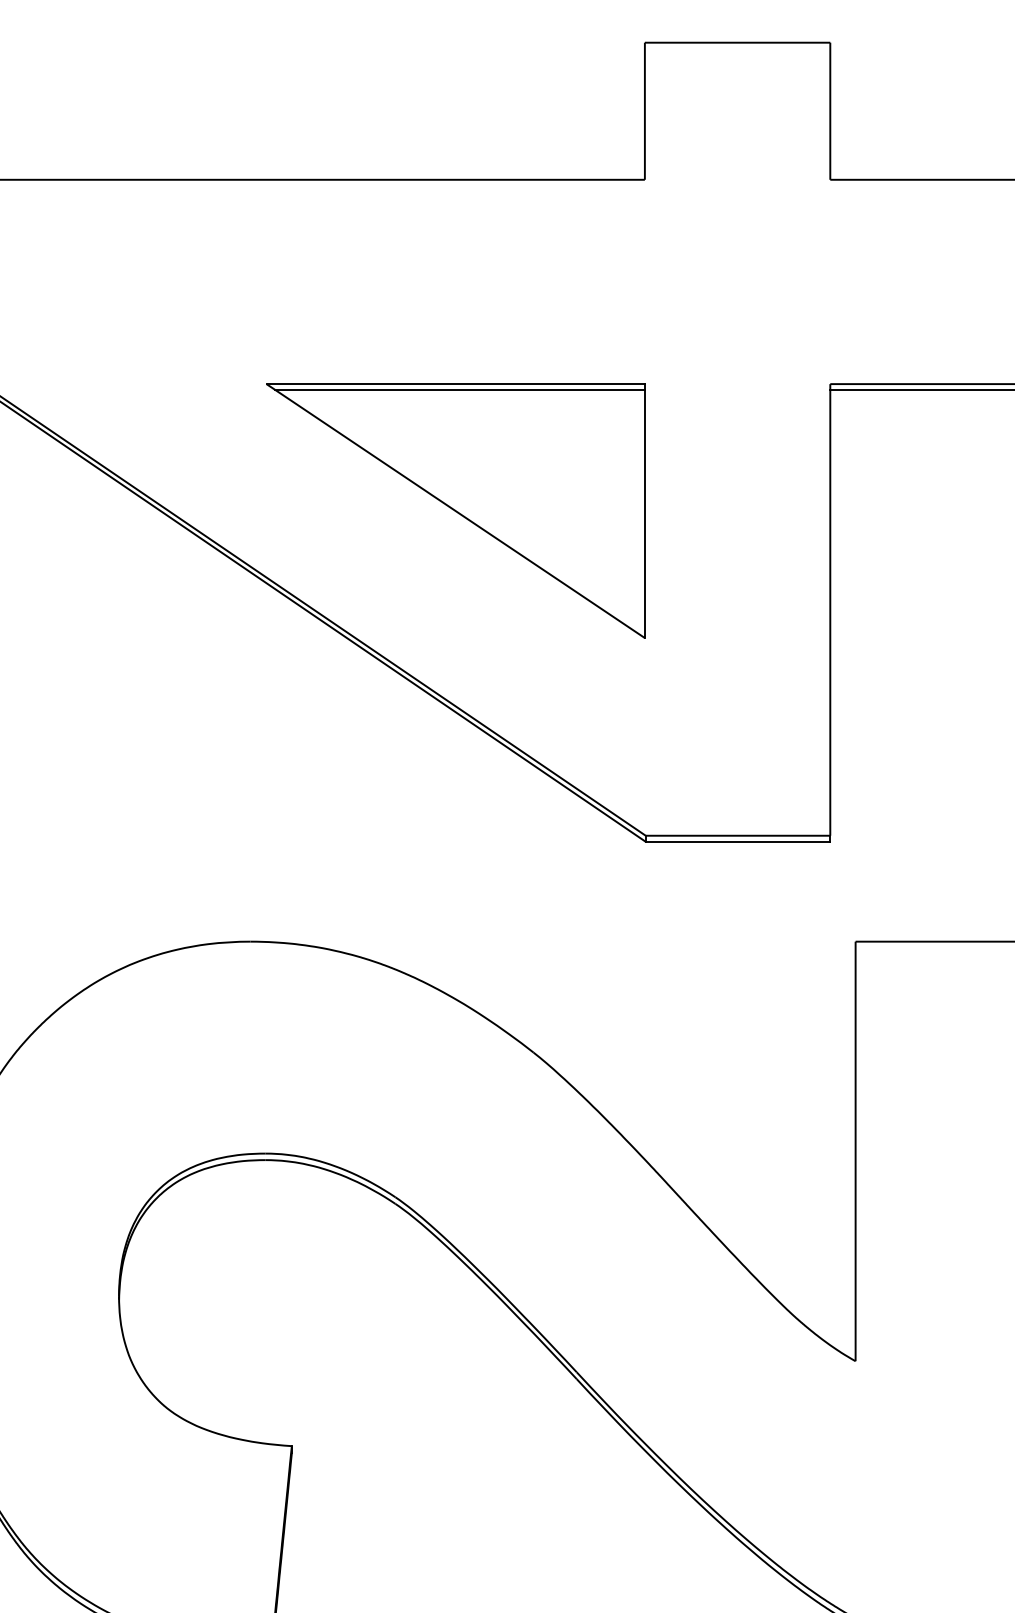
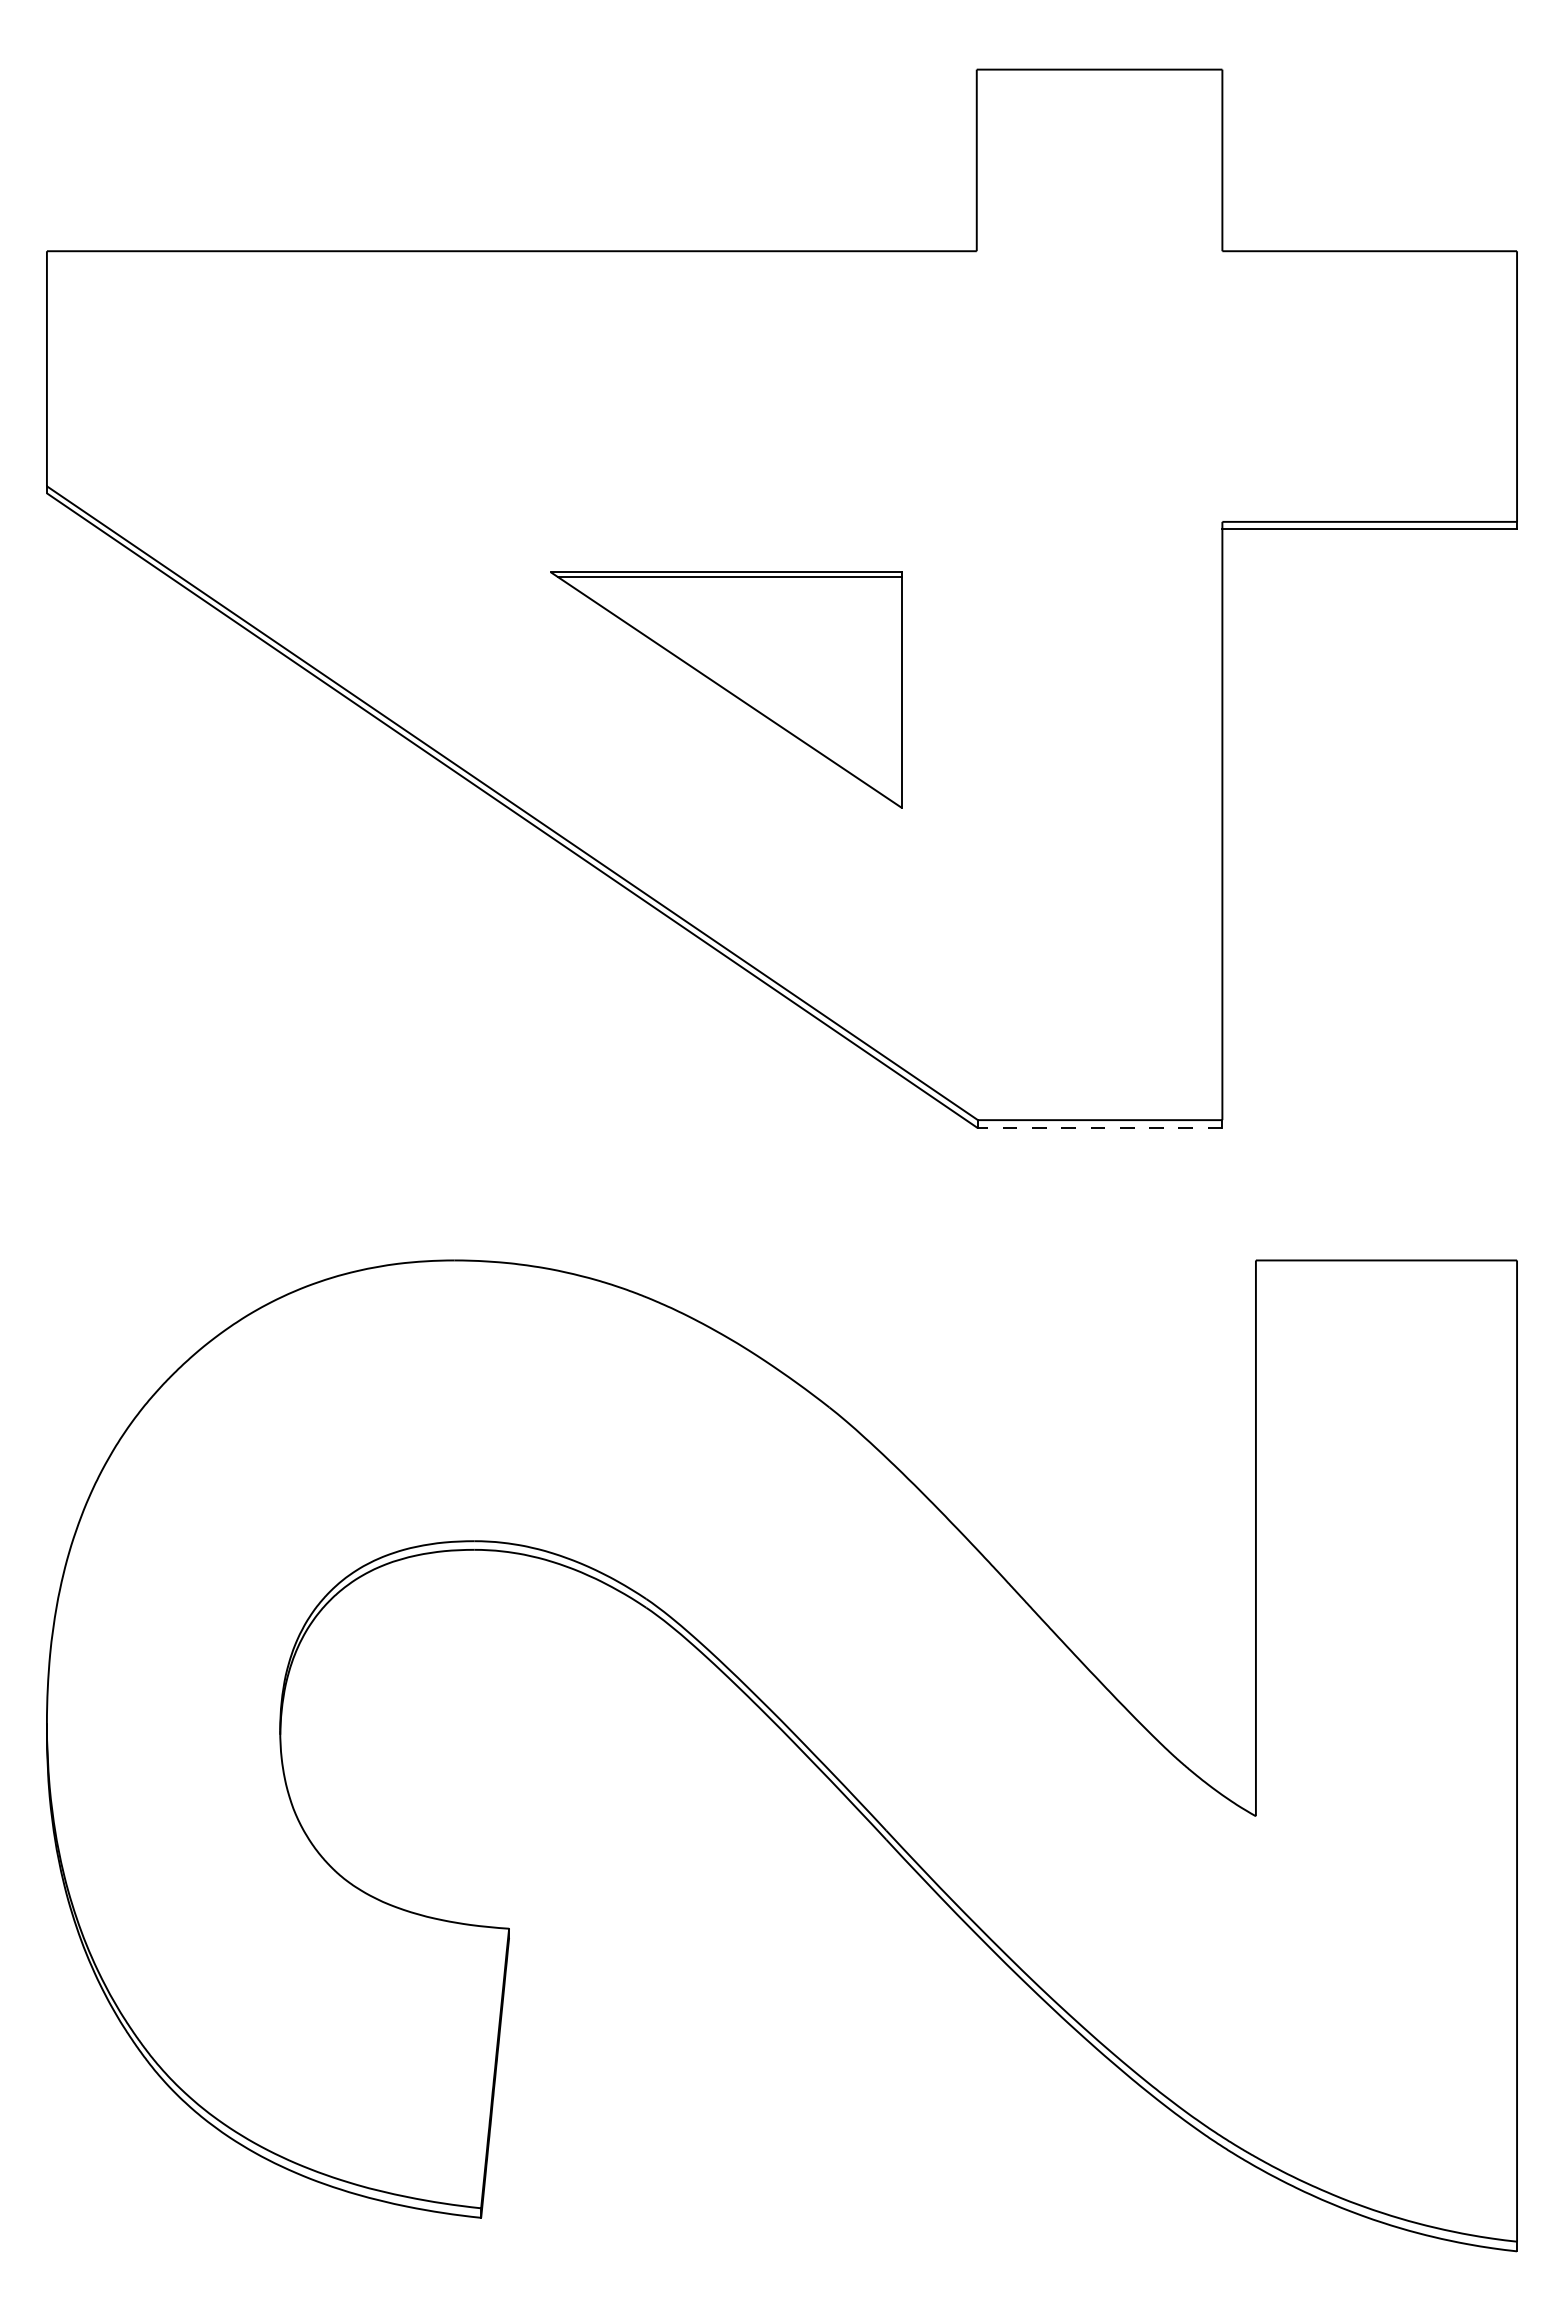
part: (455, 510) -> (726, 689), size x0.7
line: (737, 842) -> (1099, 1128), solid -> dashed

